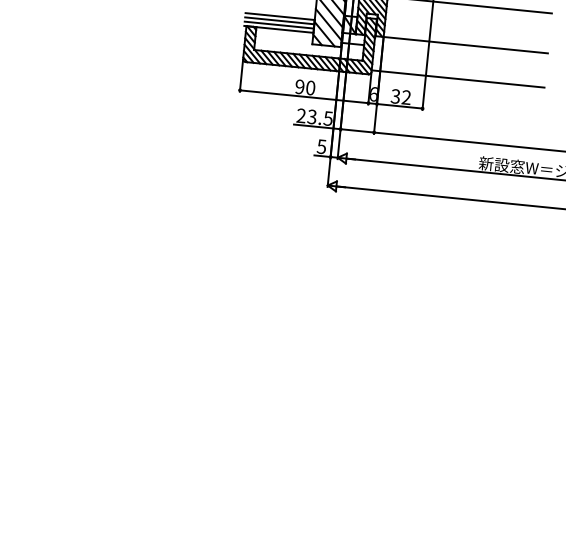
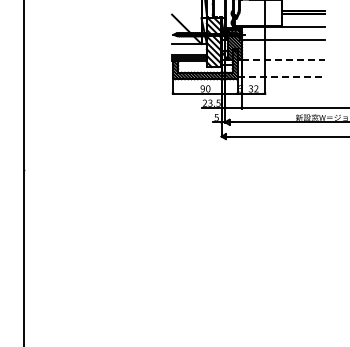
line: (466, 44) -> (283, 59), solid -> dashed
line: (458, 79) -> (281, 77), solid -> dashed

